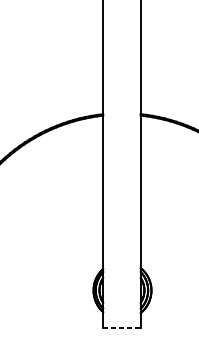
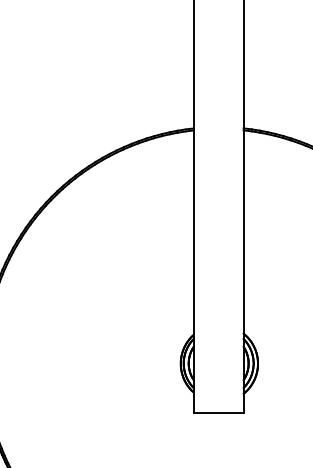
line: (121, 327) -> (218, 413), dashed -> solid

